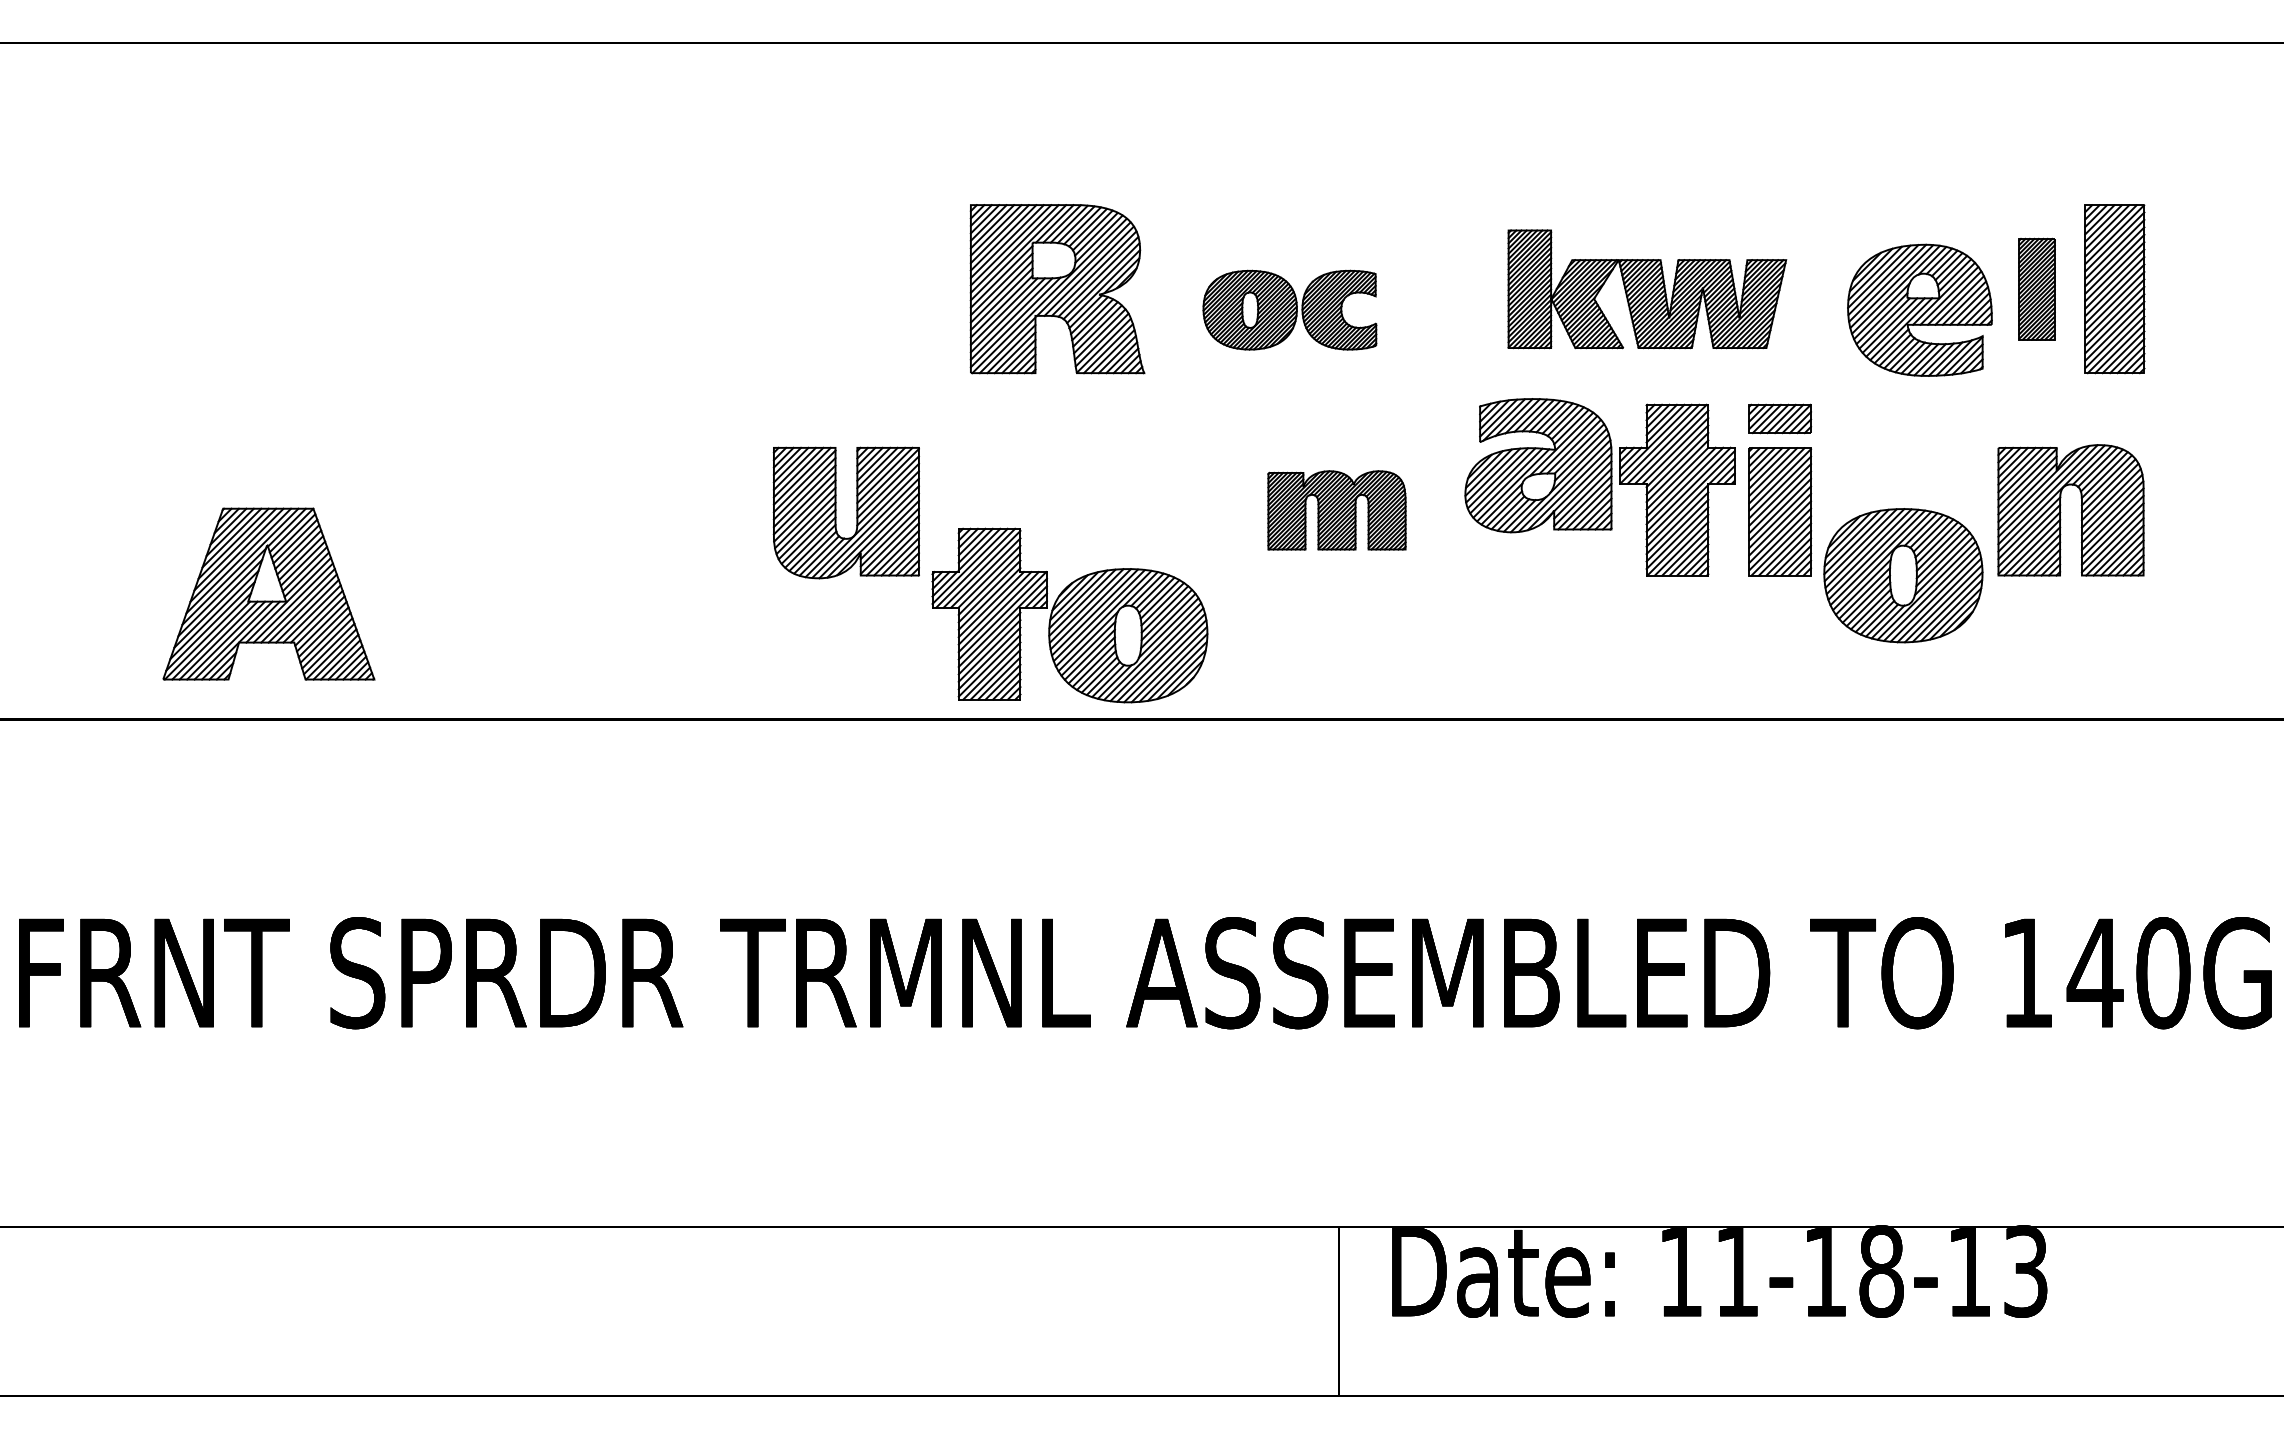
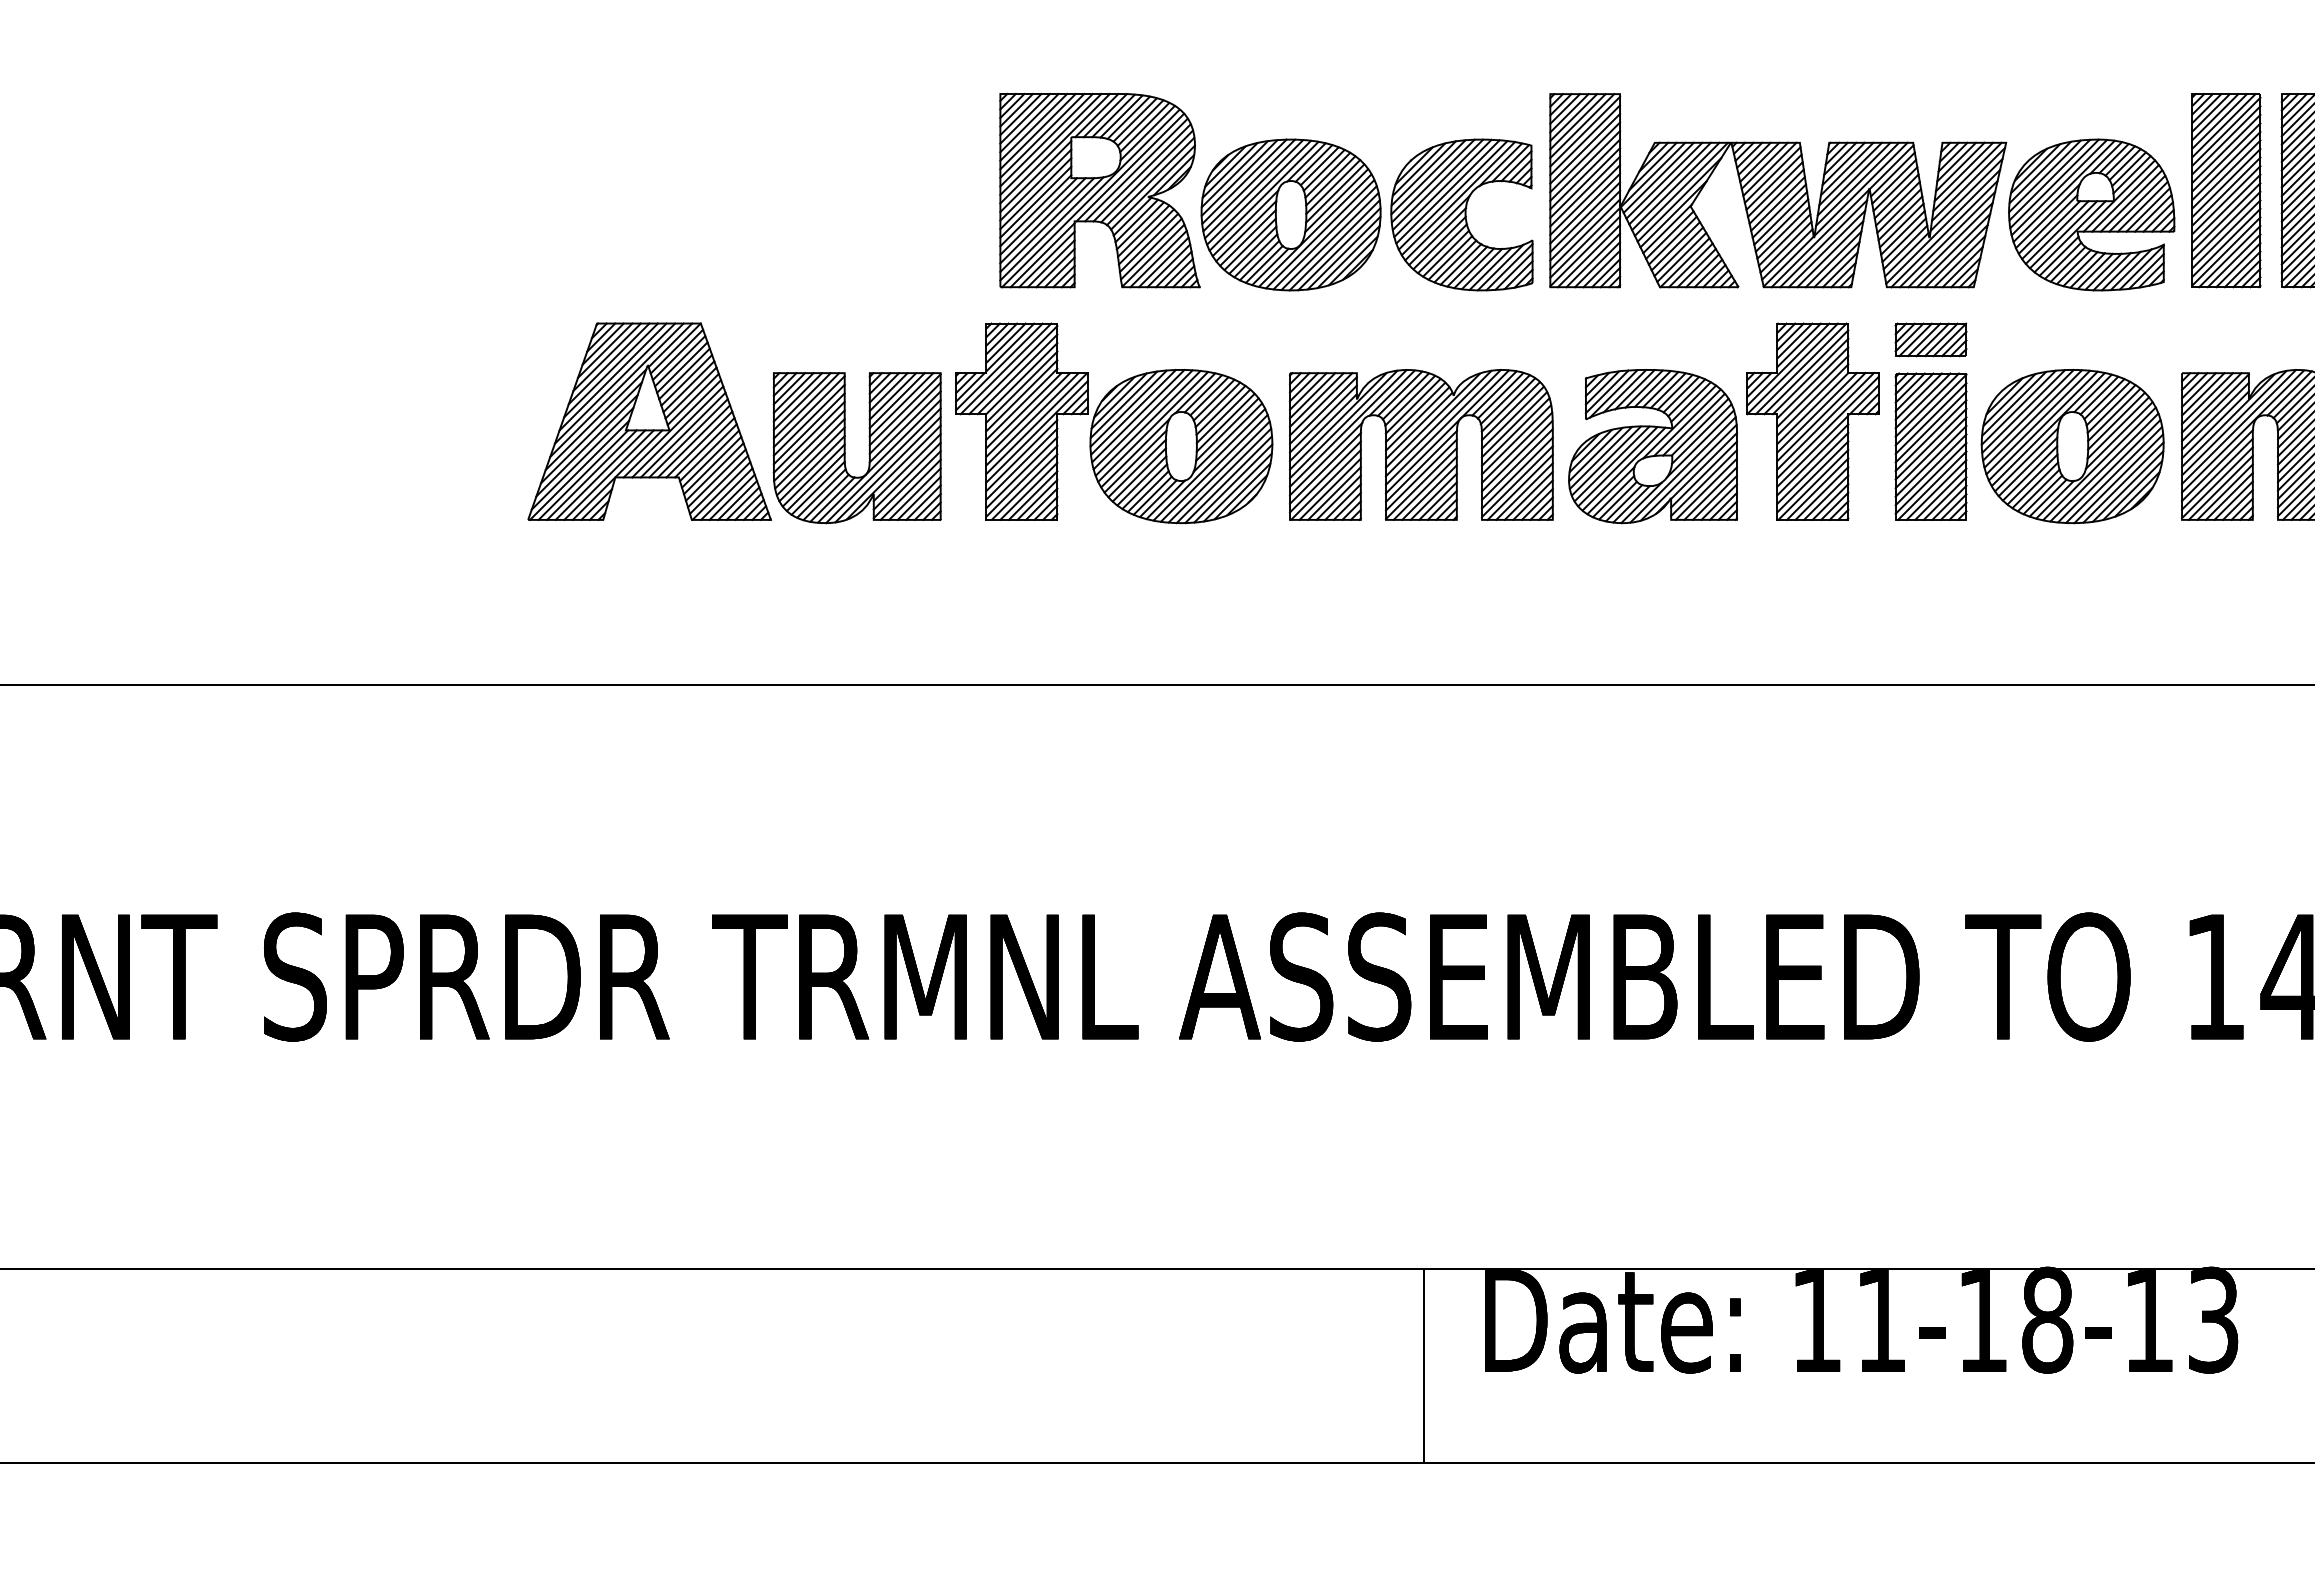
part: (1647, 289) -> (1778, 191), size x1.43
part: (2036, 289) -> (2225, 191), size x1.67
part: (1289, 309) -> (1366, 214), size x1.67
part: (1538, 465) -> (1653, 446), moved
part: (1336, 510) -> (1420, 445), size x1.67
part: (1903, 575) -> (2072, 446), moved
part: (268, 593) -> (649, 421), moved
part: (1069, 615) -> (1113, 423), moved

